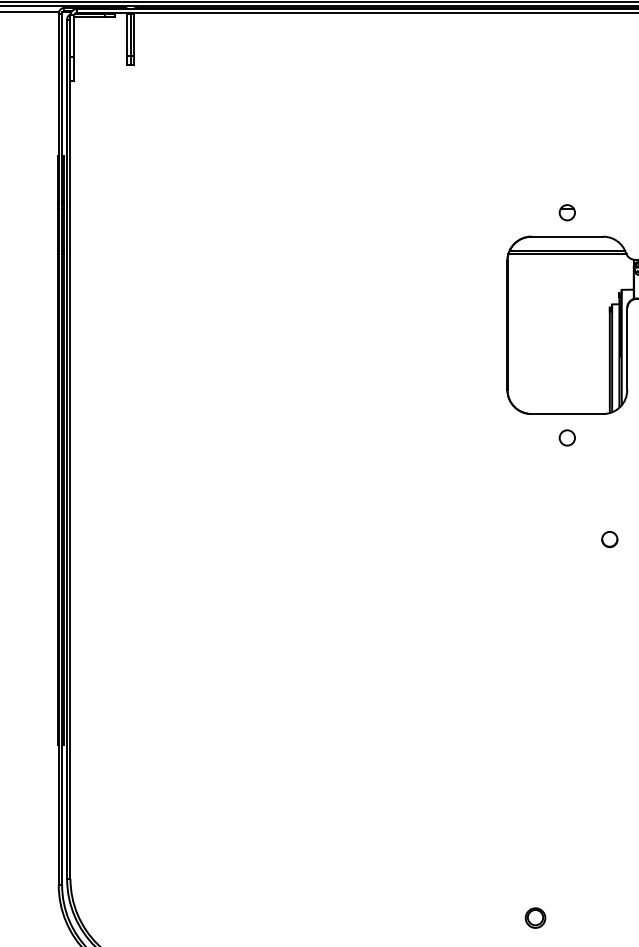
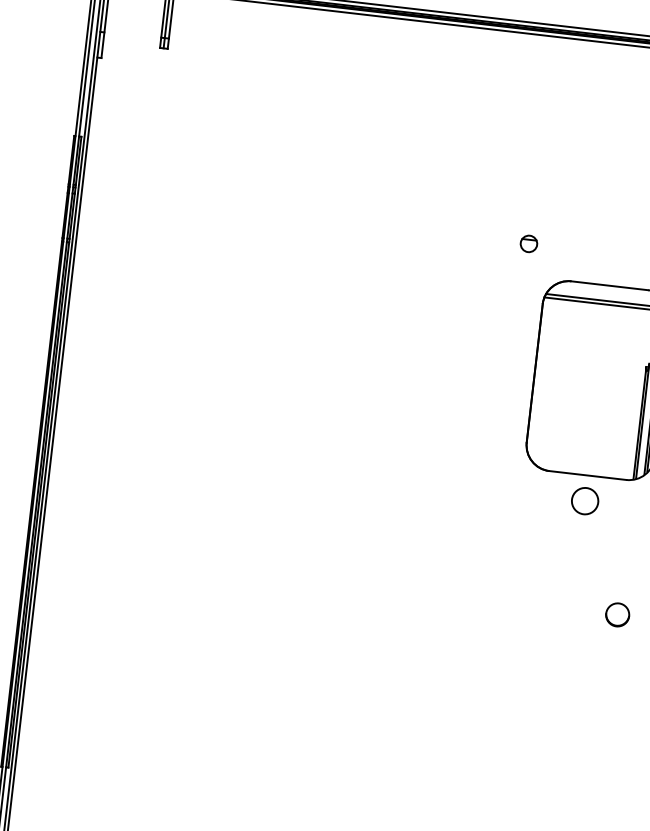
part: (566, 212) -> (528, 243), moved
circle: (566, 437) -> (584, 500), size x1.6
circle: (609, 539) -> (617, 615), size x1.4

